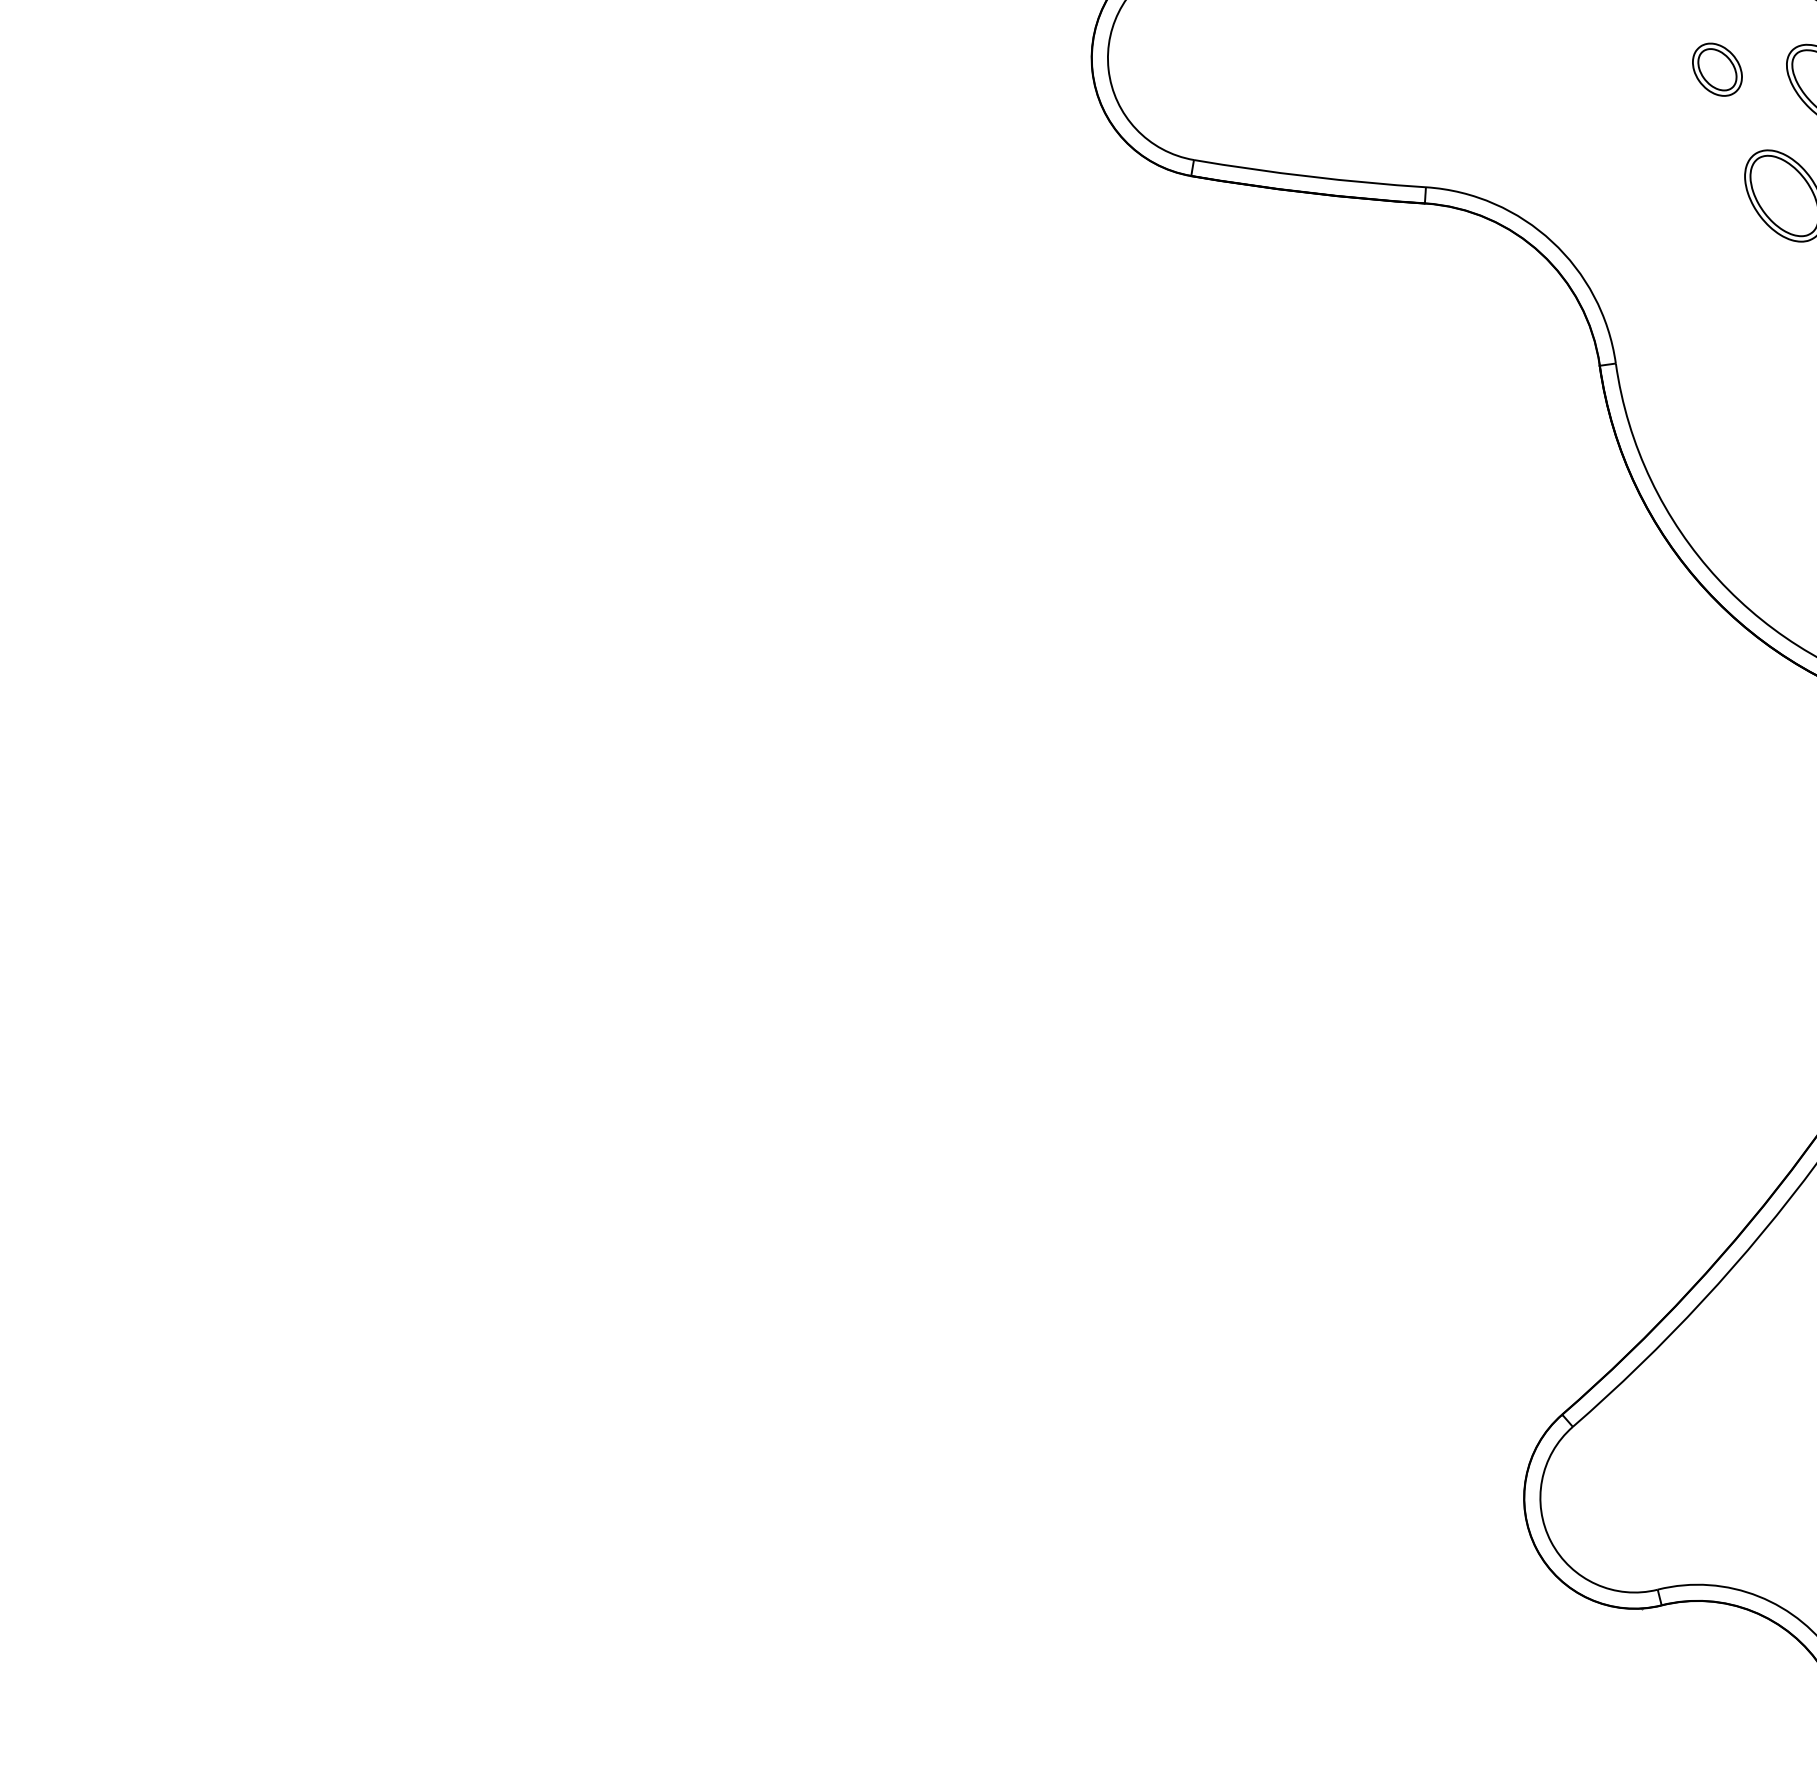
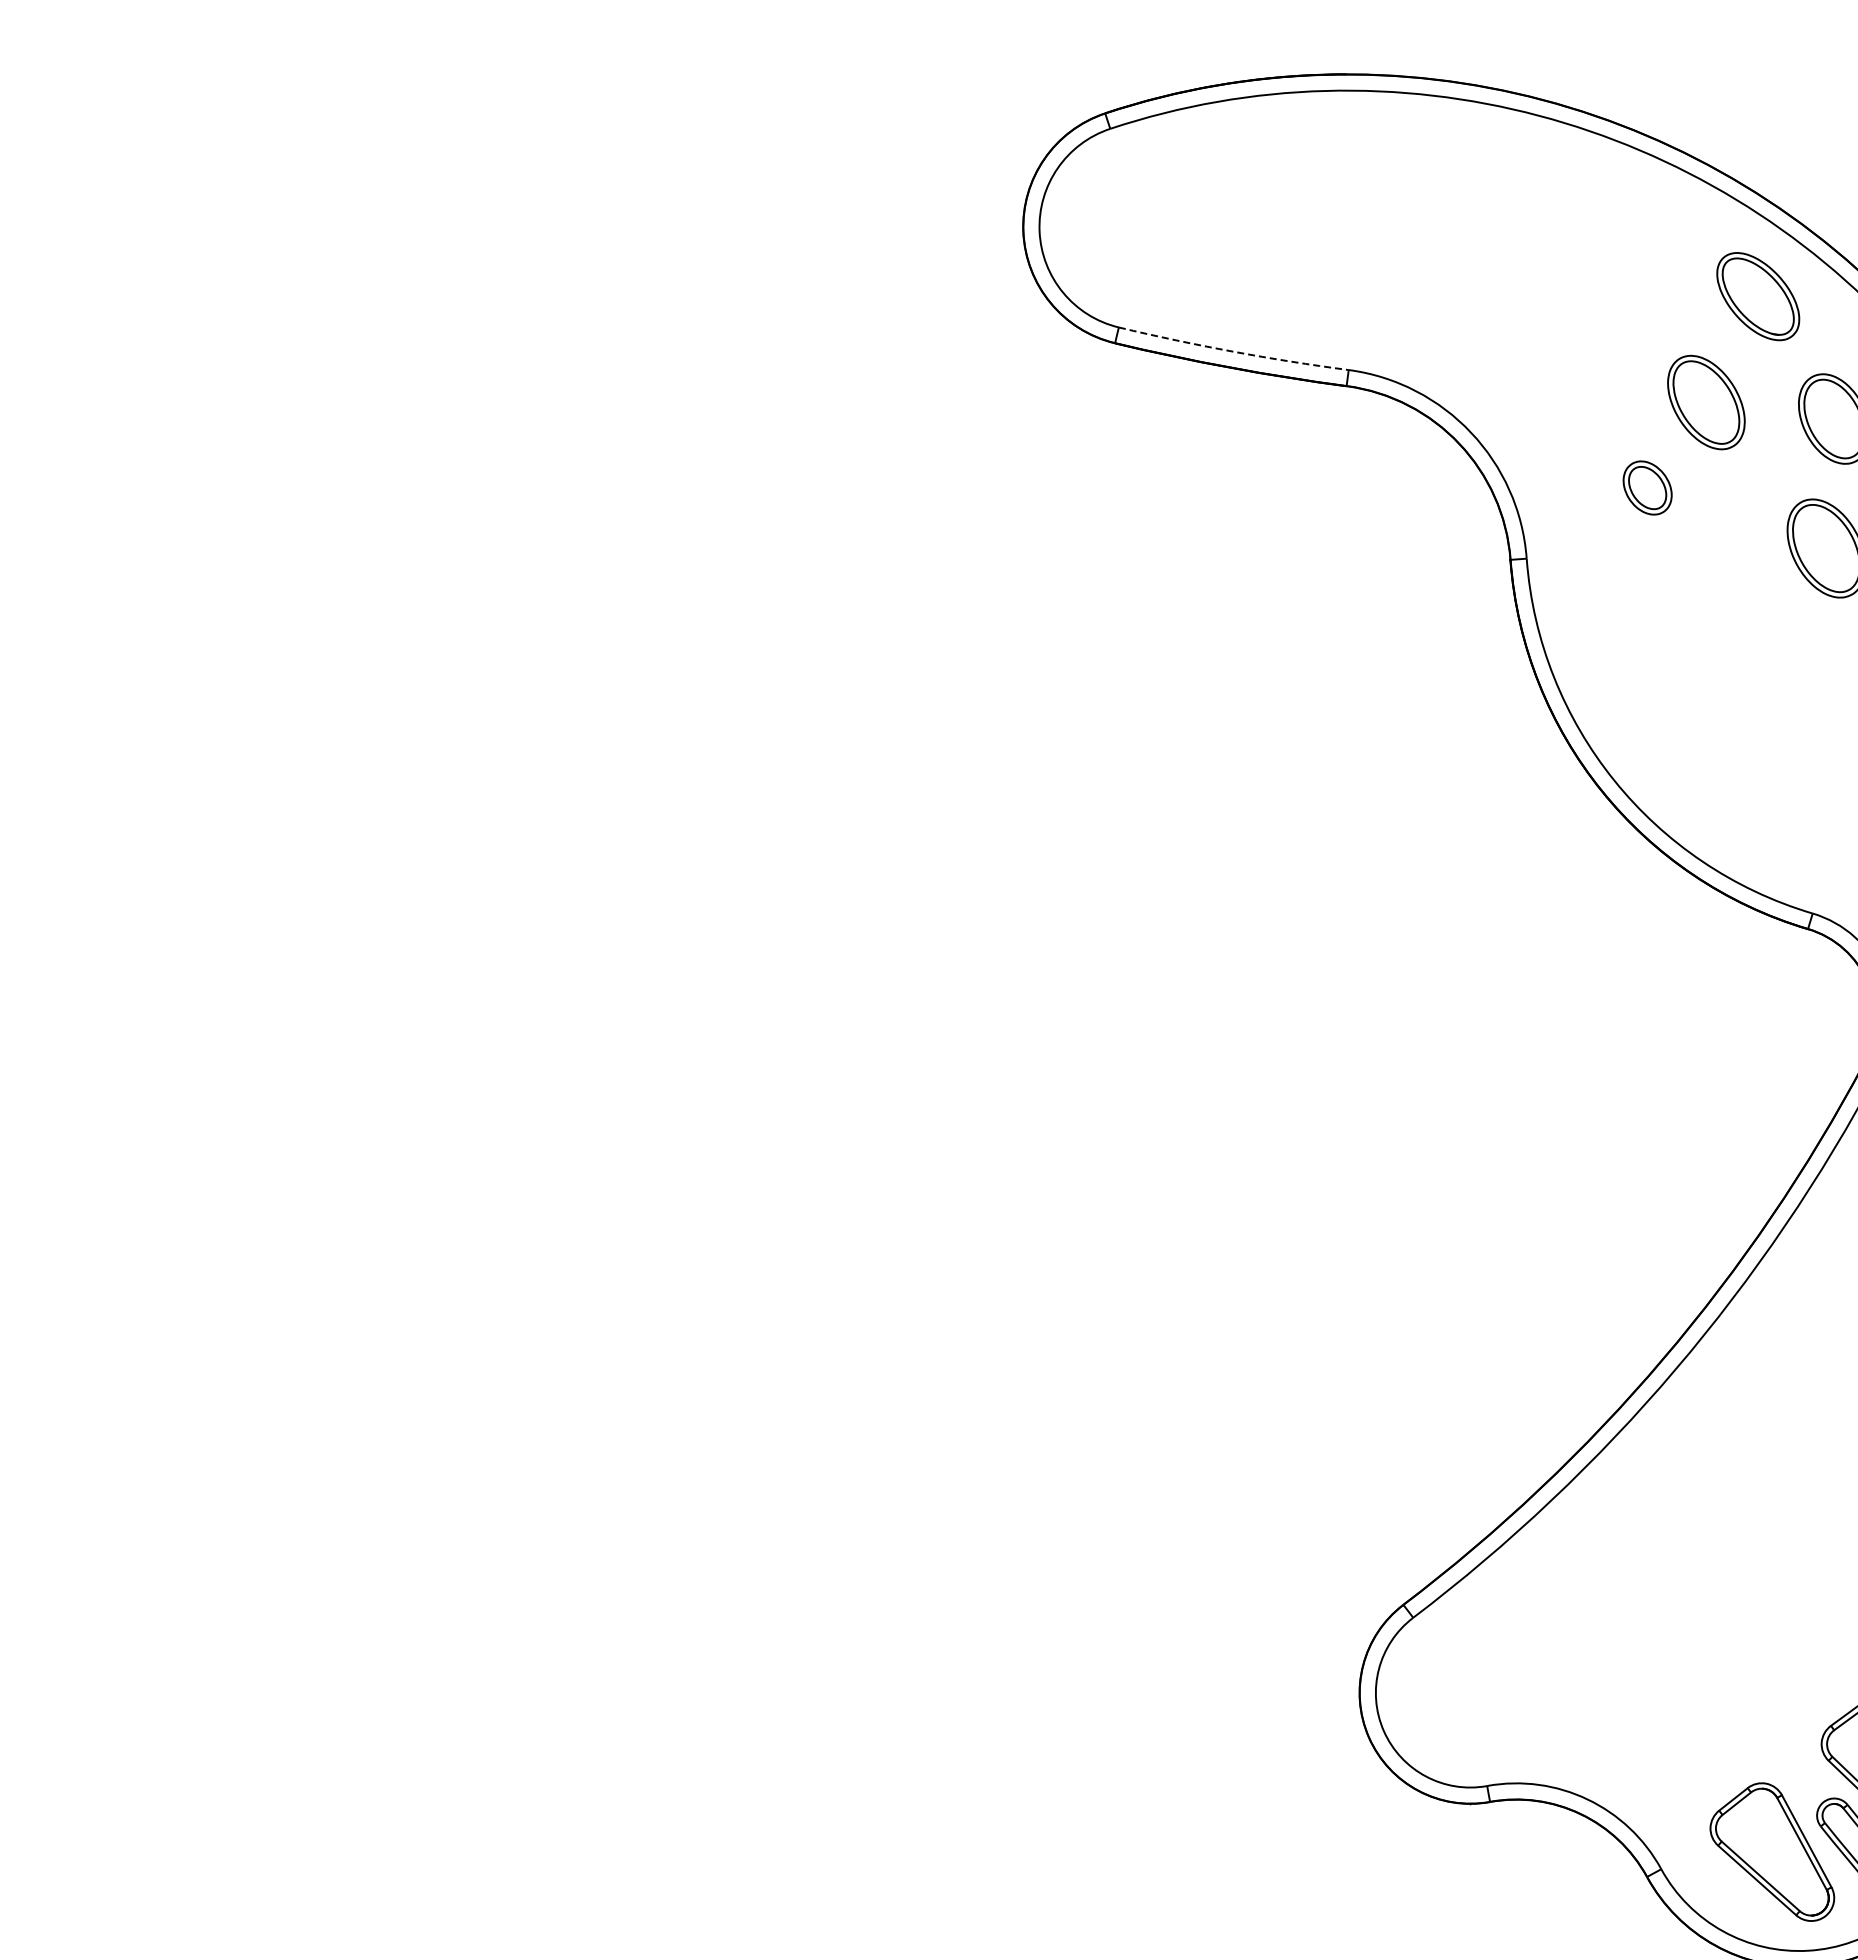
part: (1717, 69) -> (1647, 487), moved
arc: (1309, 176) -> (1233, 351), solid -> dashed

